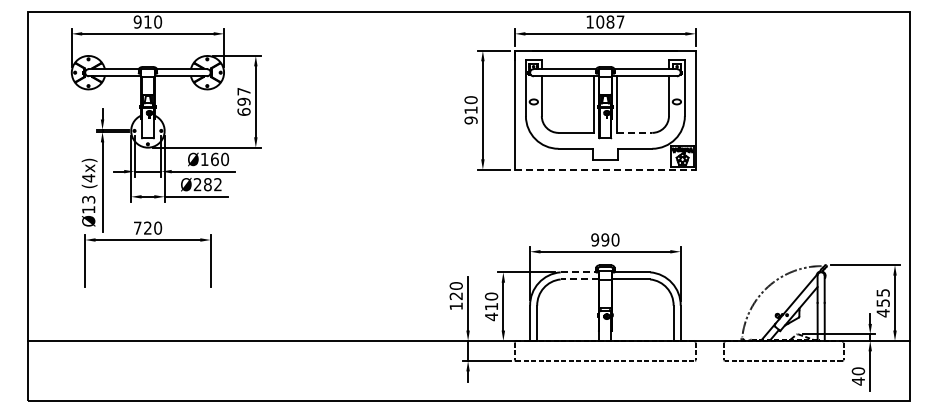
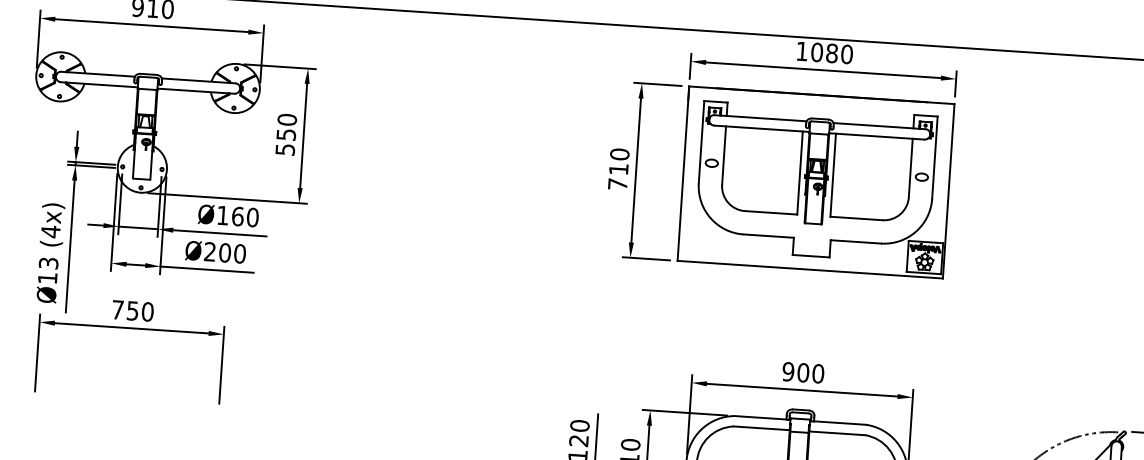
text: (620, 21) -> (846, 53), 1087 -> 1080
text: (243, 101) -> (285, 134), 697 -> 550
text: (470, 120) -> (616, 184), 910 -> 710
line: (634, 132) -> (856, 217), dashed -> solid
line: (605, 169) -> (810, 269), dashed -> solid
text: (212, 184) -> (231, 253), Ø282 -> Ø200
text: (147, 227) -> (132, 309), 720 -> 750
text: (605, 239) -> (803, 372), 990 -> 900
line: (578, 272) -> (760, 418), dashed -> solid
line: (579, 279) -> (761, 428), dashed -> solid

